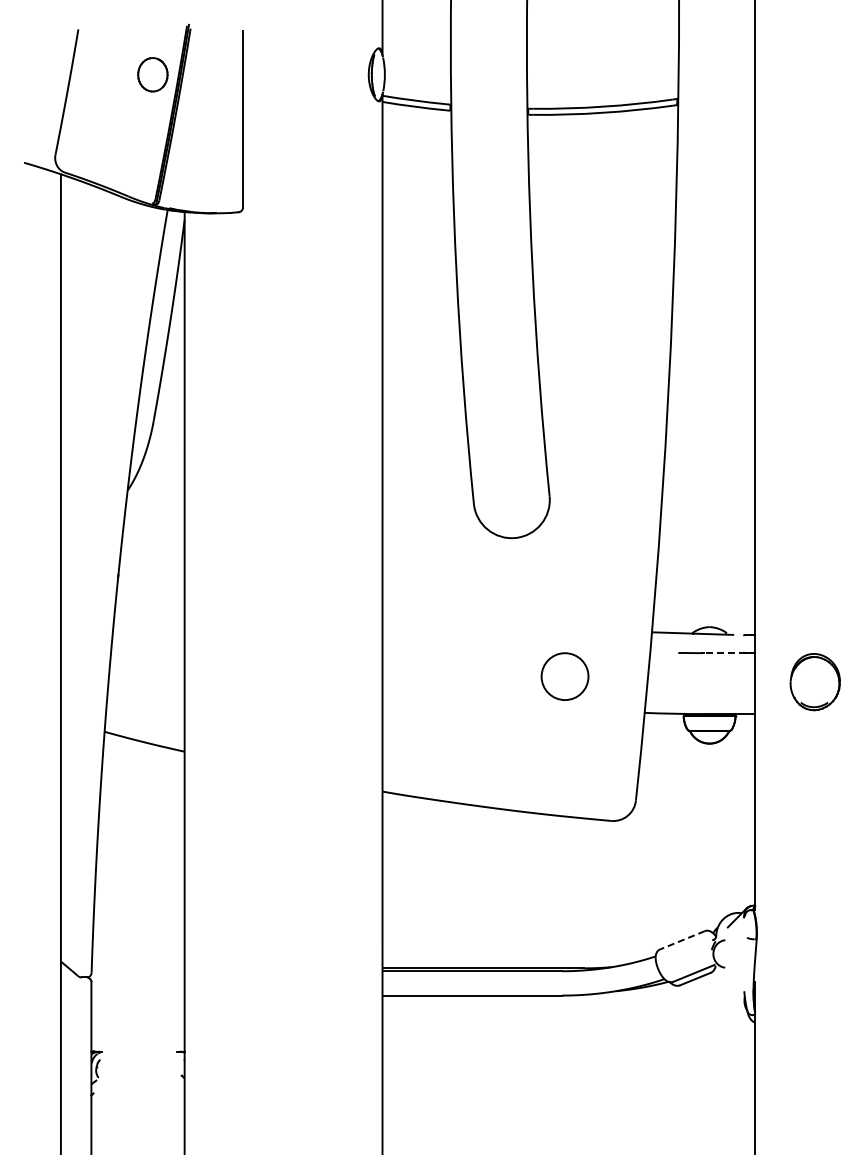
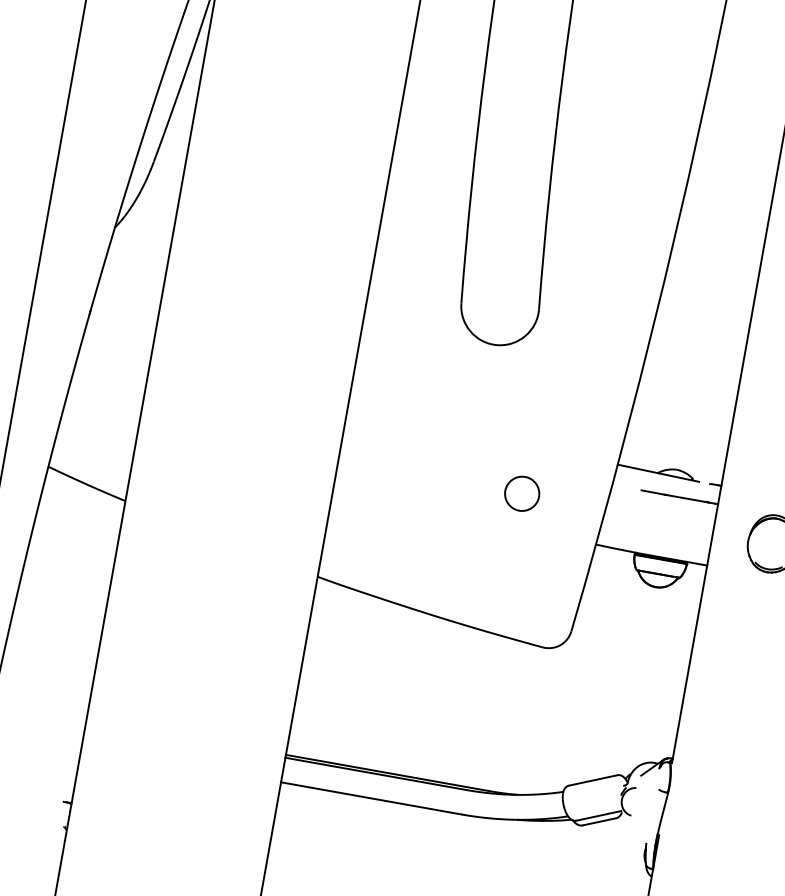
line: (724, 653) -> (687, 499), dashed -> solid
circle: (564, 676) -> (521, 493), size x0.71
line: (682, 940) -> (593, 780), dashed -> solid

